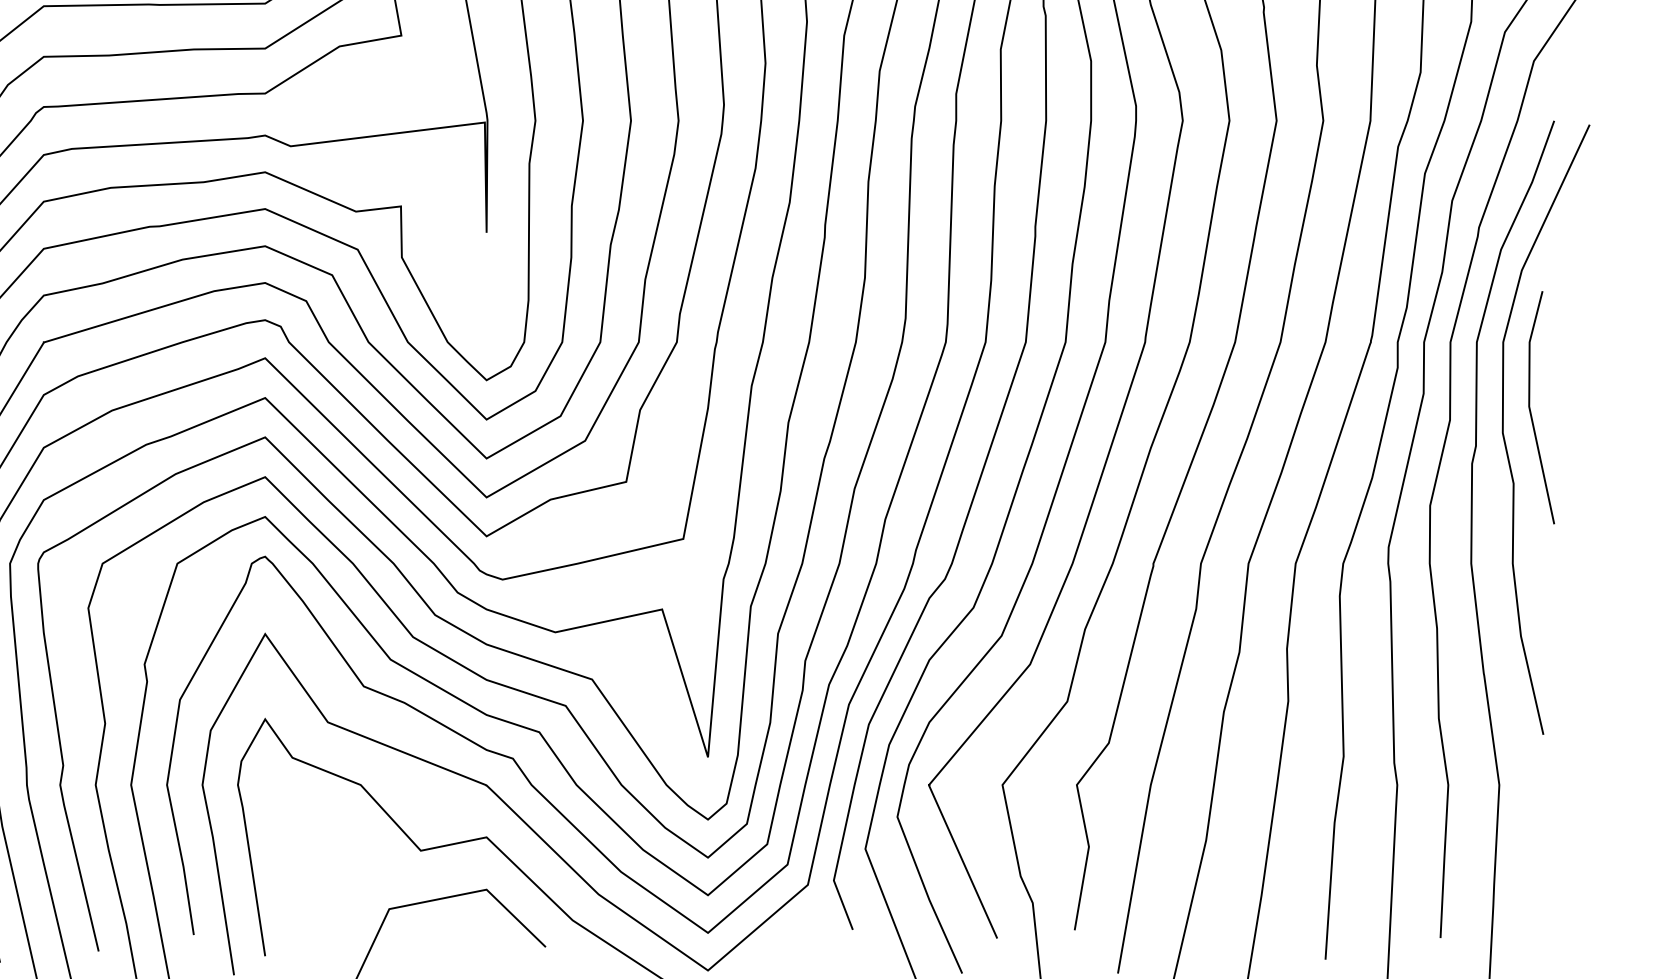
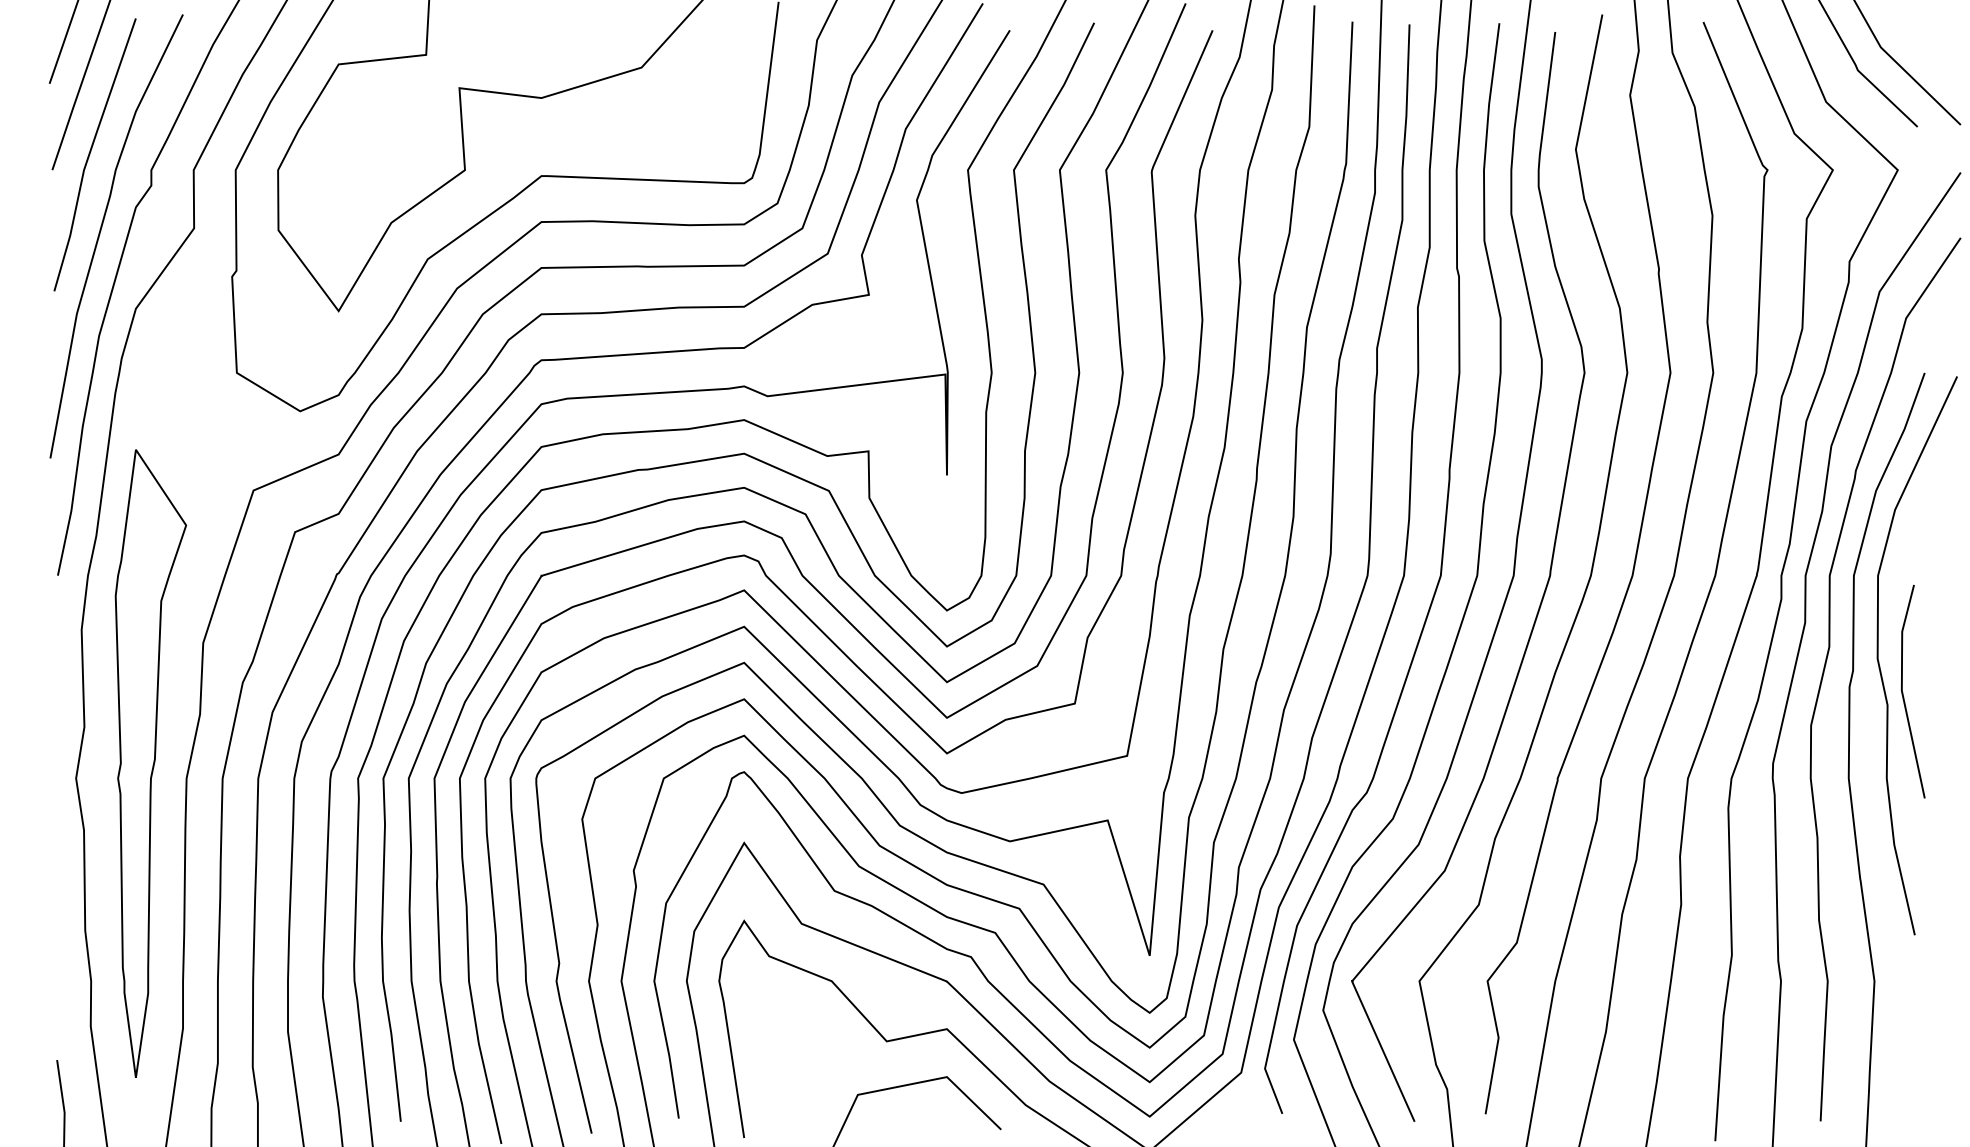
line: (1531, 408) -> (1903, 692), moved

